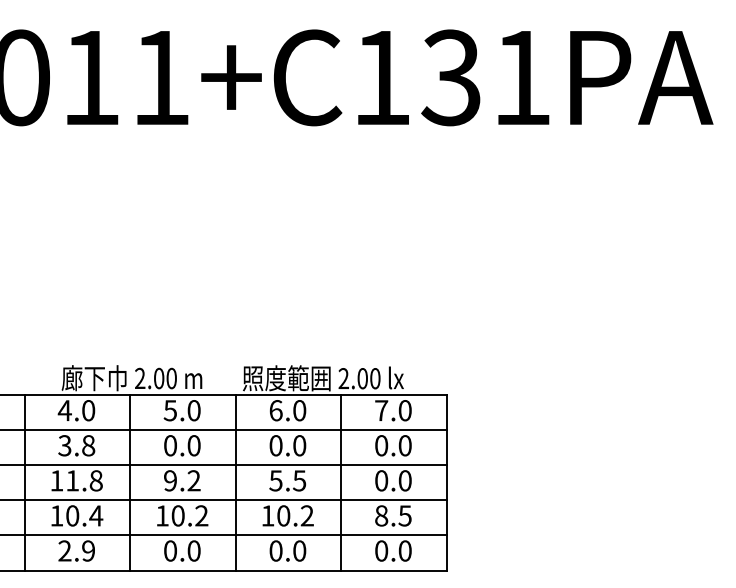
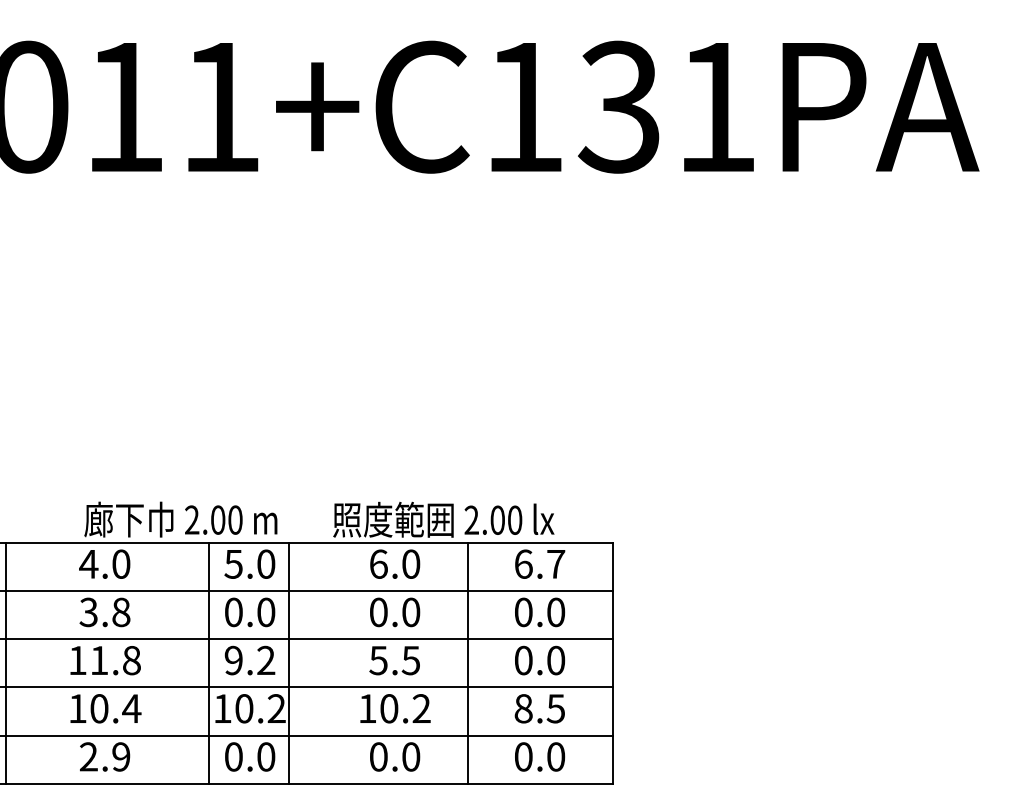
text: (393, 410) -> (539, 563), 7.0 -> 6.7
line: (24, 482) -> (6, 662), moved
line: (130, 482) -> (209, 662), moved
line: (235, 482) -> (289, 662), moved

